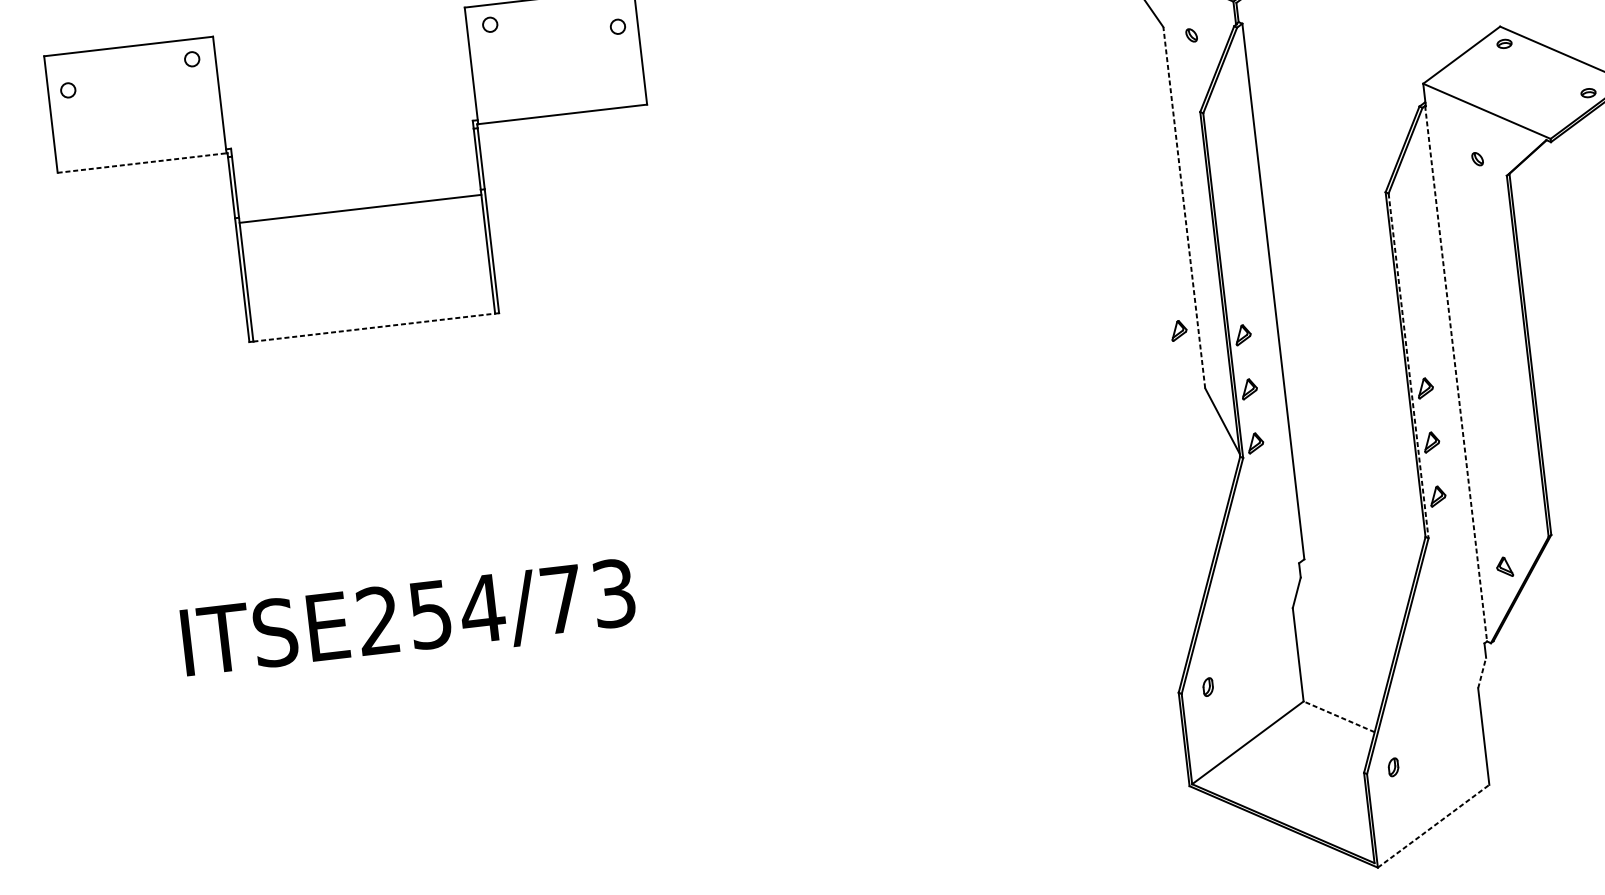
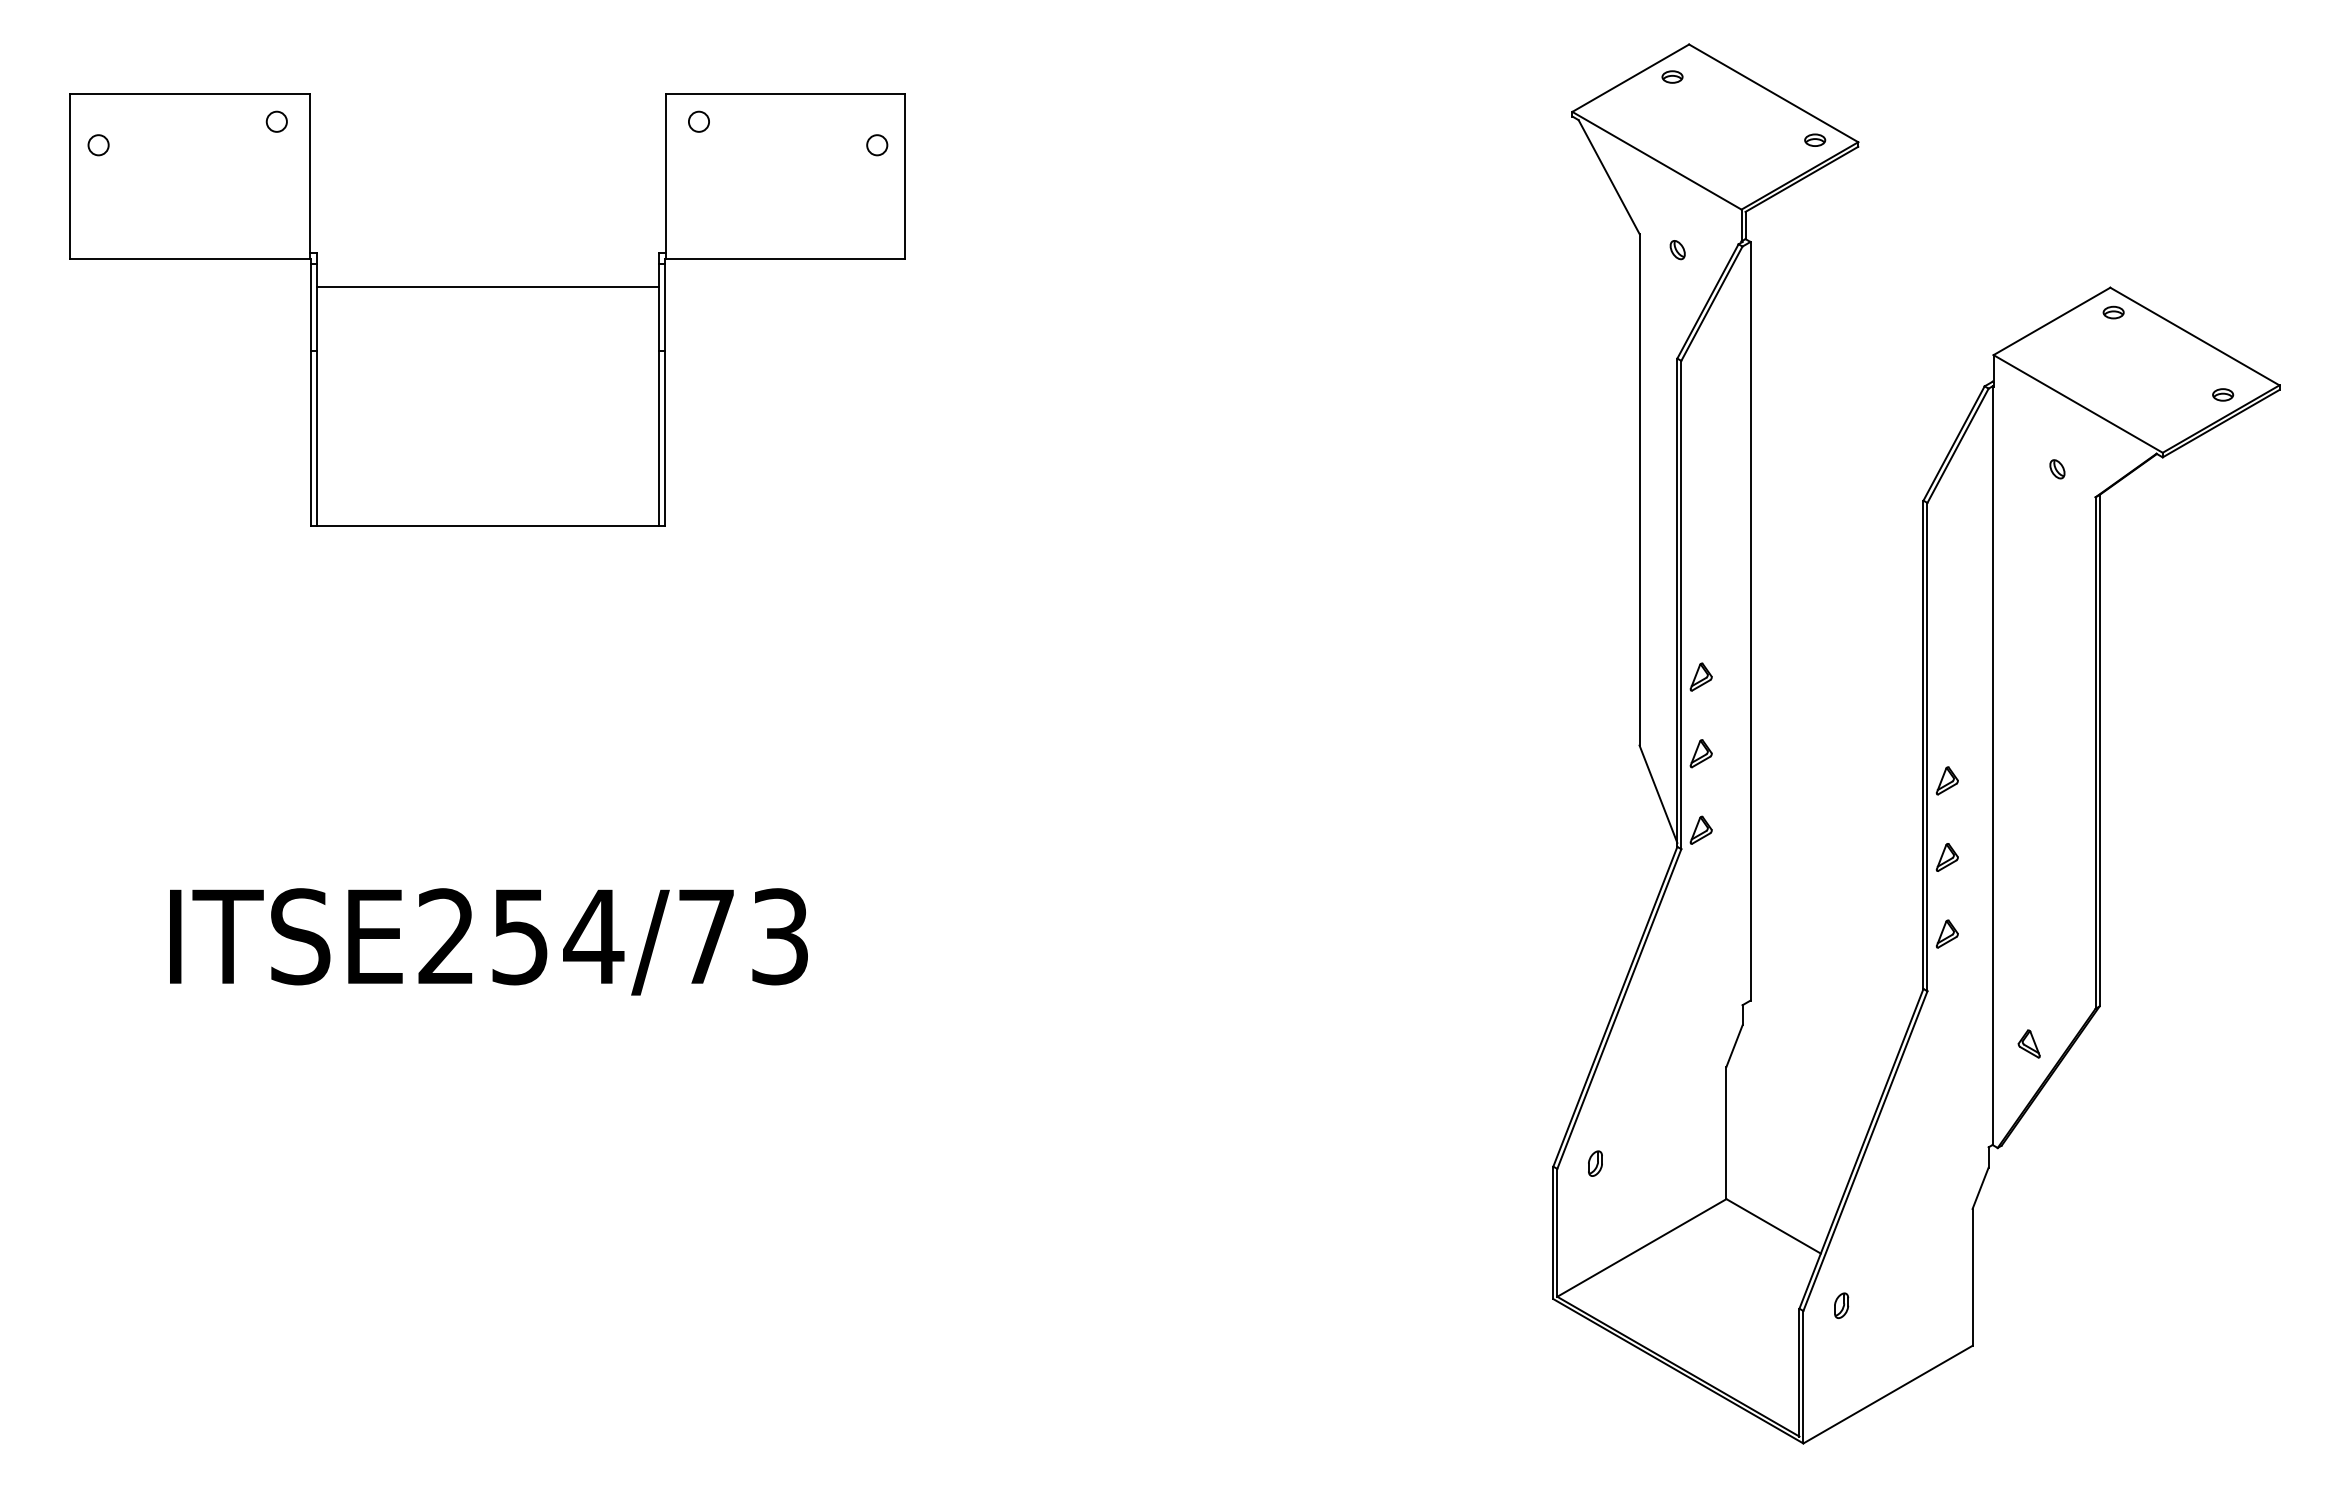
line: (142, 162) -> (190, 258), dashed -> solid
line: (1184, 207) -> (1639, 489), dashed -> solid
line: (360, 209) -> (487, 287), moved
line: (374, 327) -> (488, 526), dashed -> solid
part: (1178, 330) -> (1611, 660), removed
line: (1408, 366) -> (1927, 747), dashed -> solid
line: (1456, 374) -> (1992, 766), dashed -> solid
line: (1482, 672) -> (1980, 1187), dashed -> solid
line: (1339, 716) -> (1773, 1226), dashed -> solid
line: (1433, 826) -> (1888, 1394), dashed -> solid

